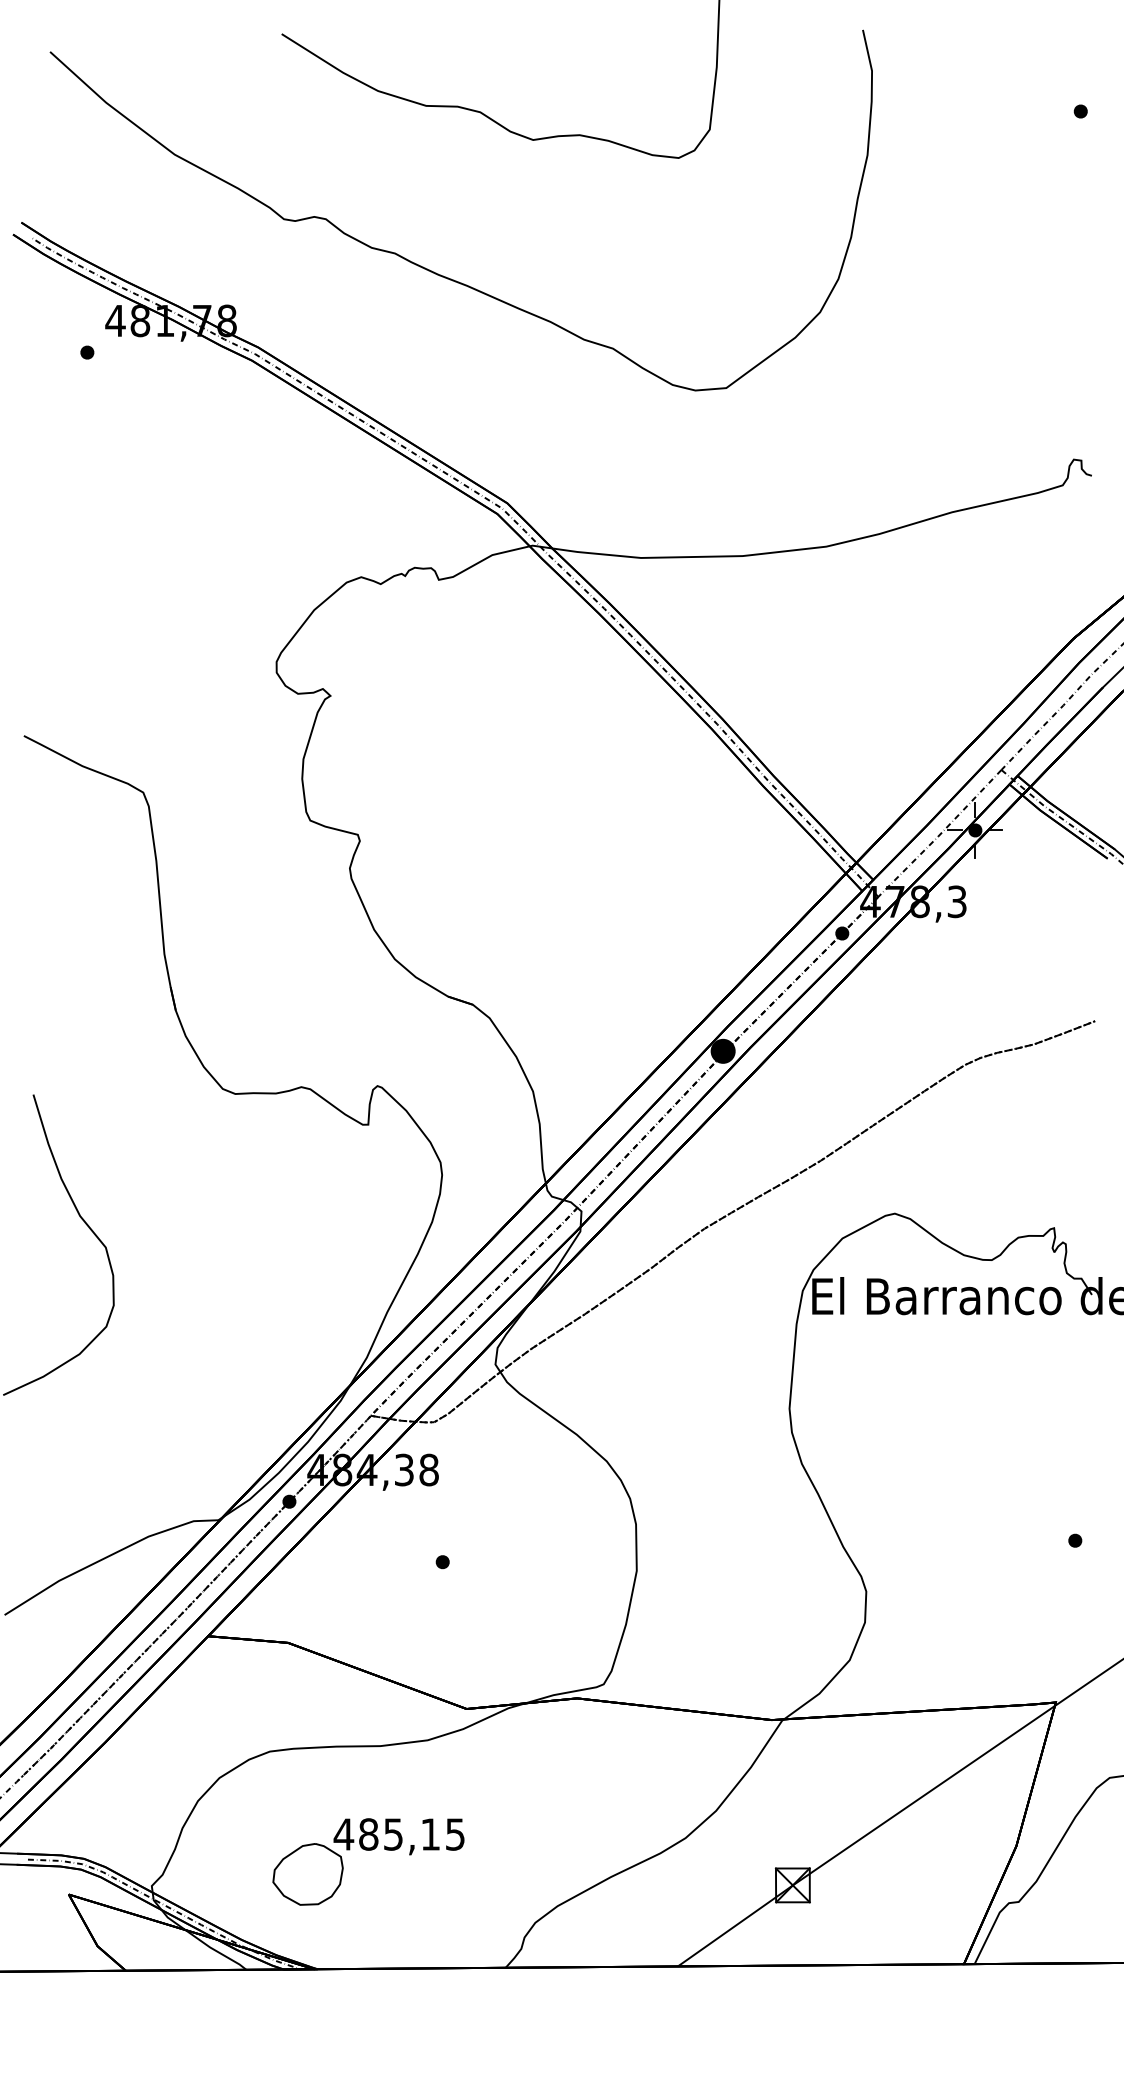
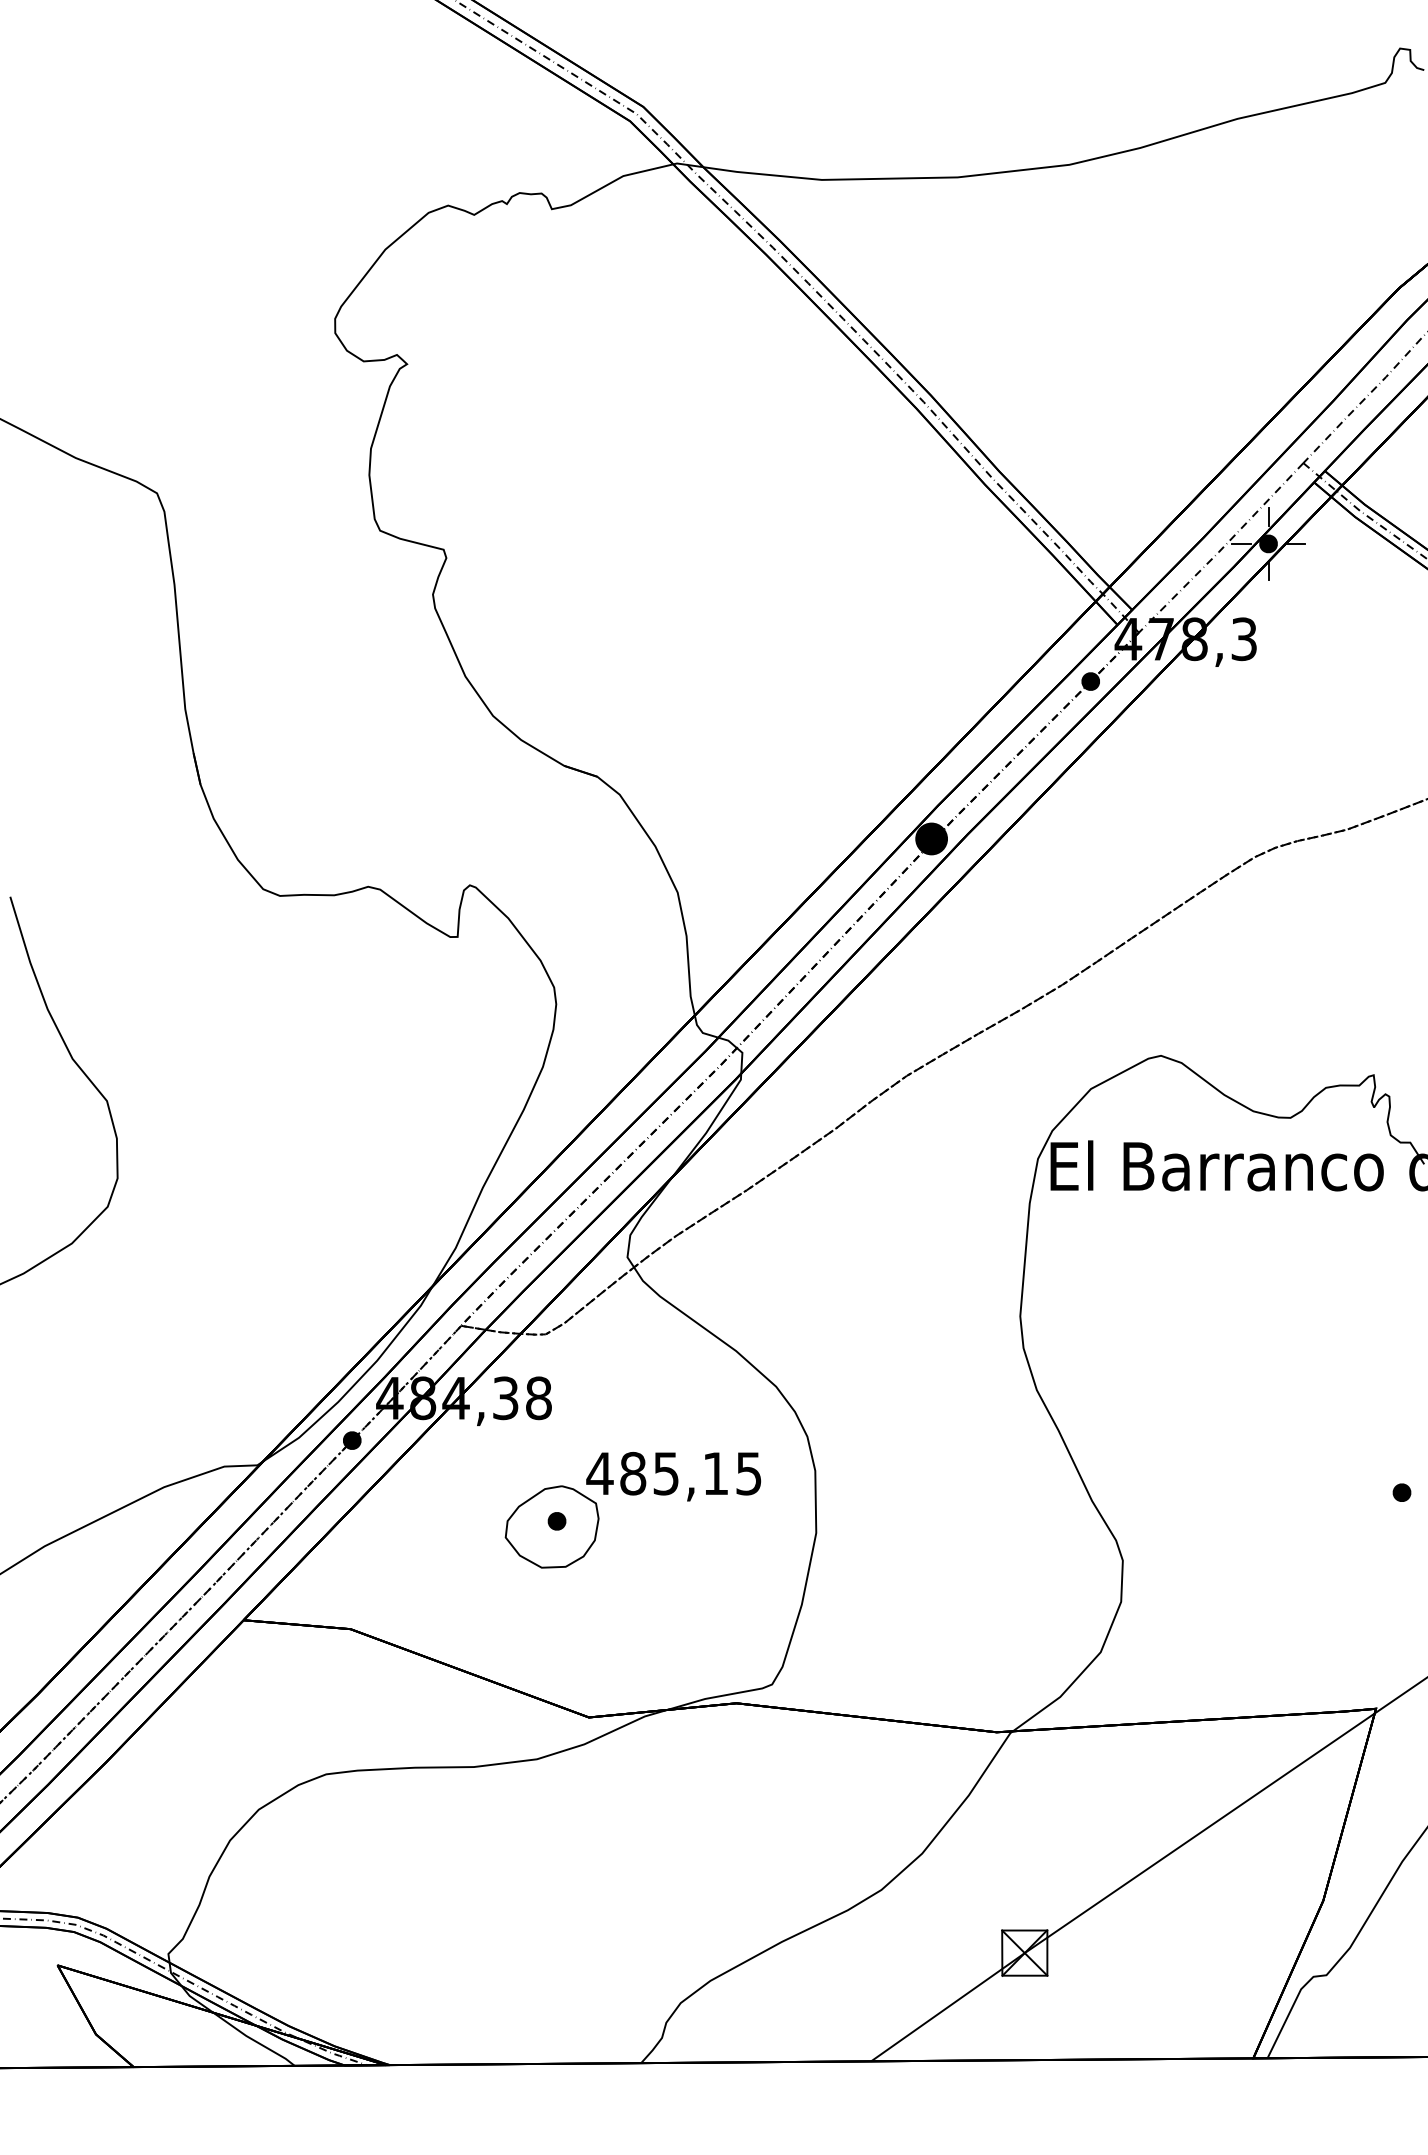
part: (368, 1850) -> (632, 1495), moved

